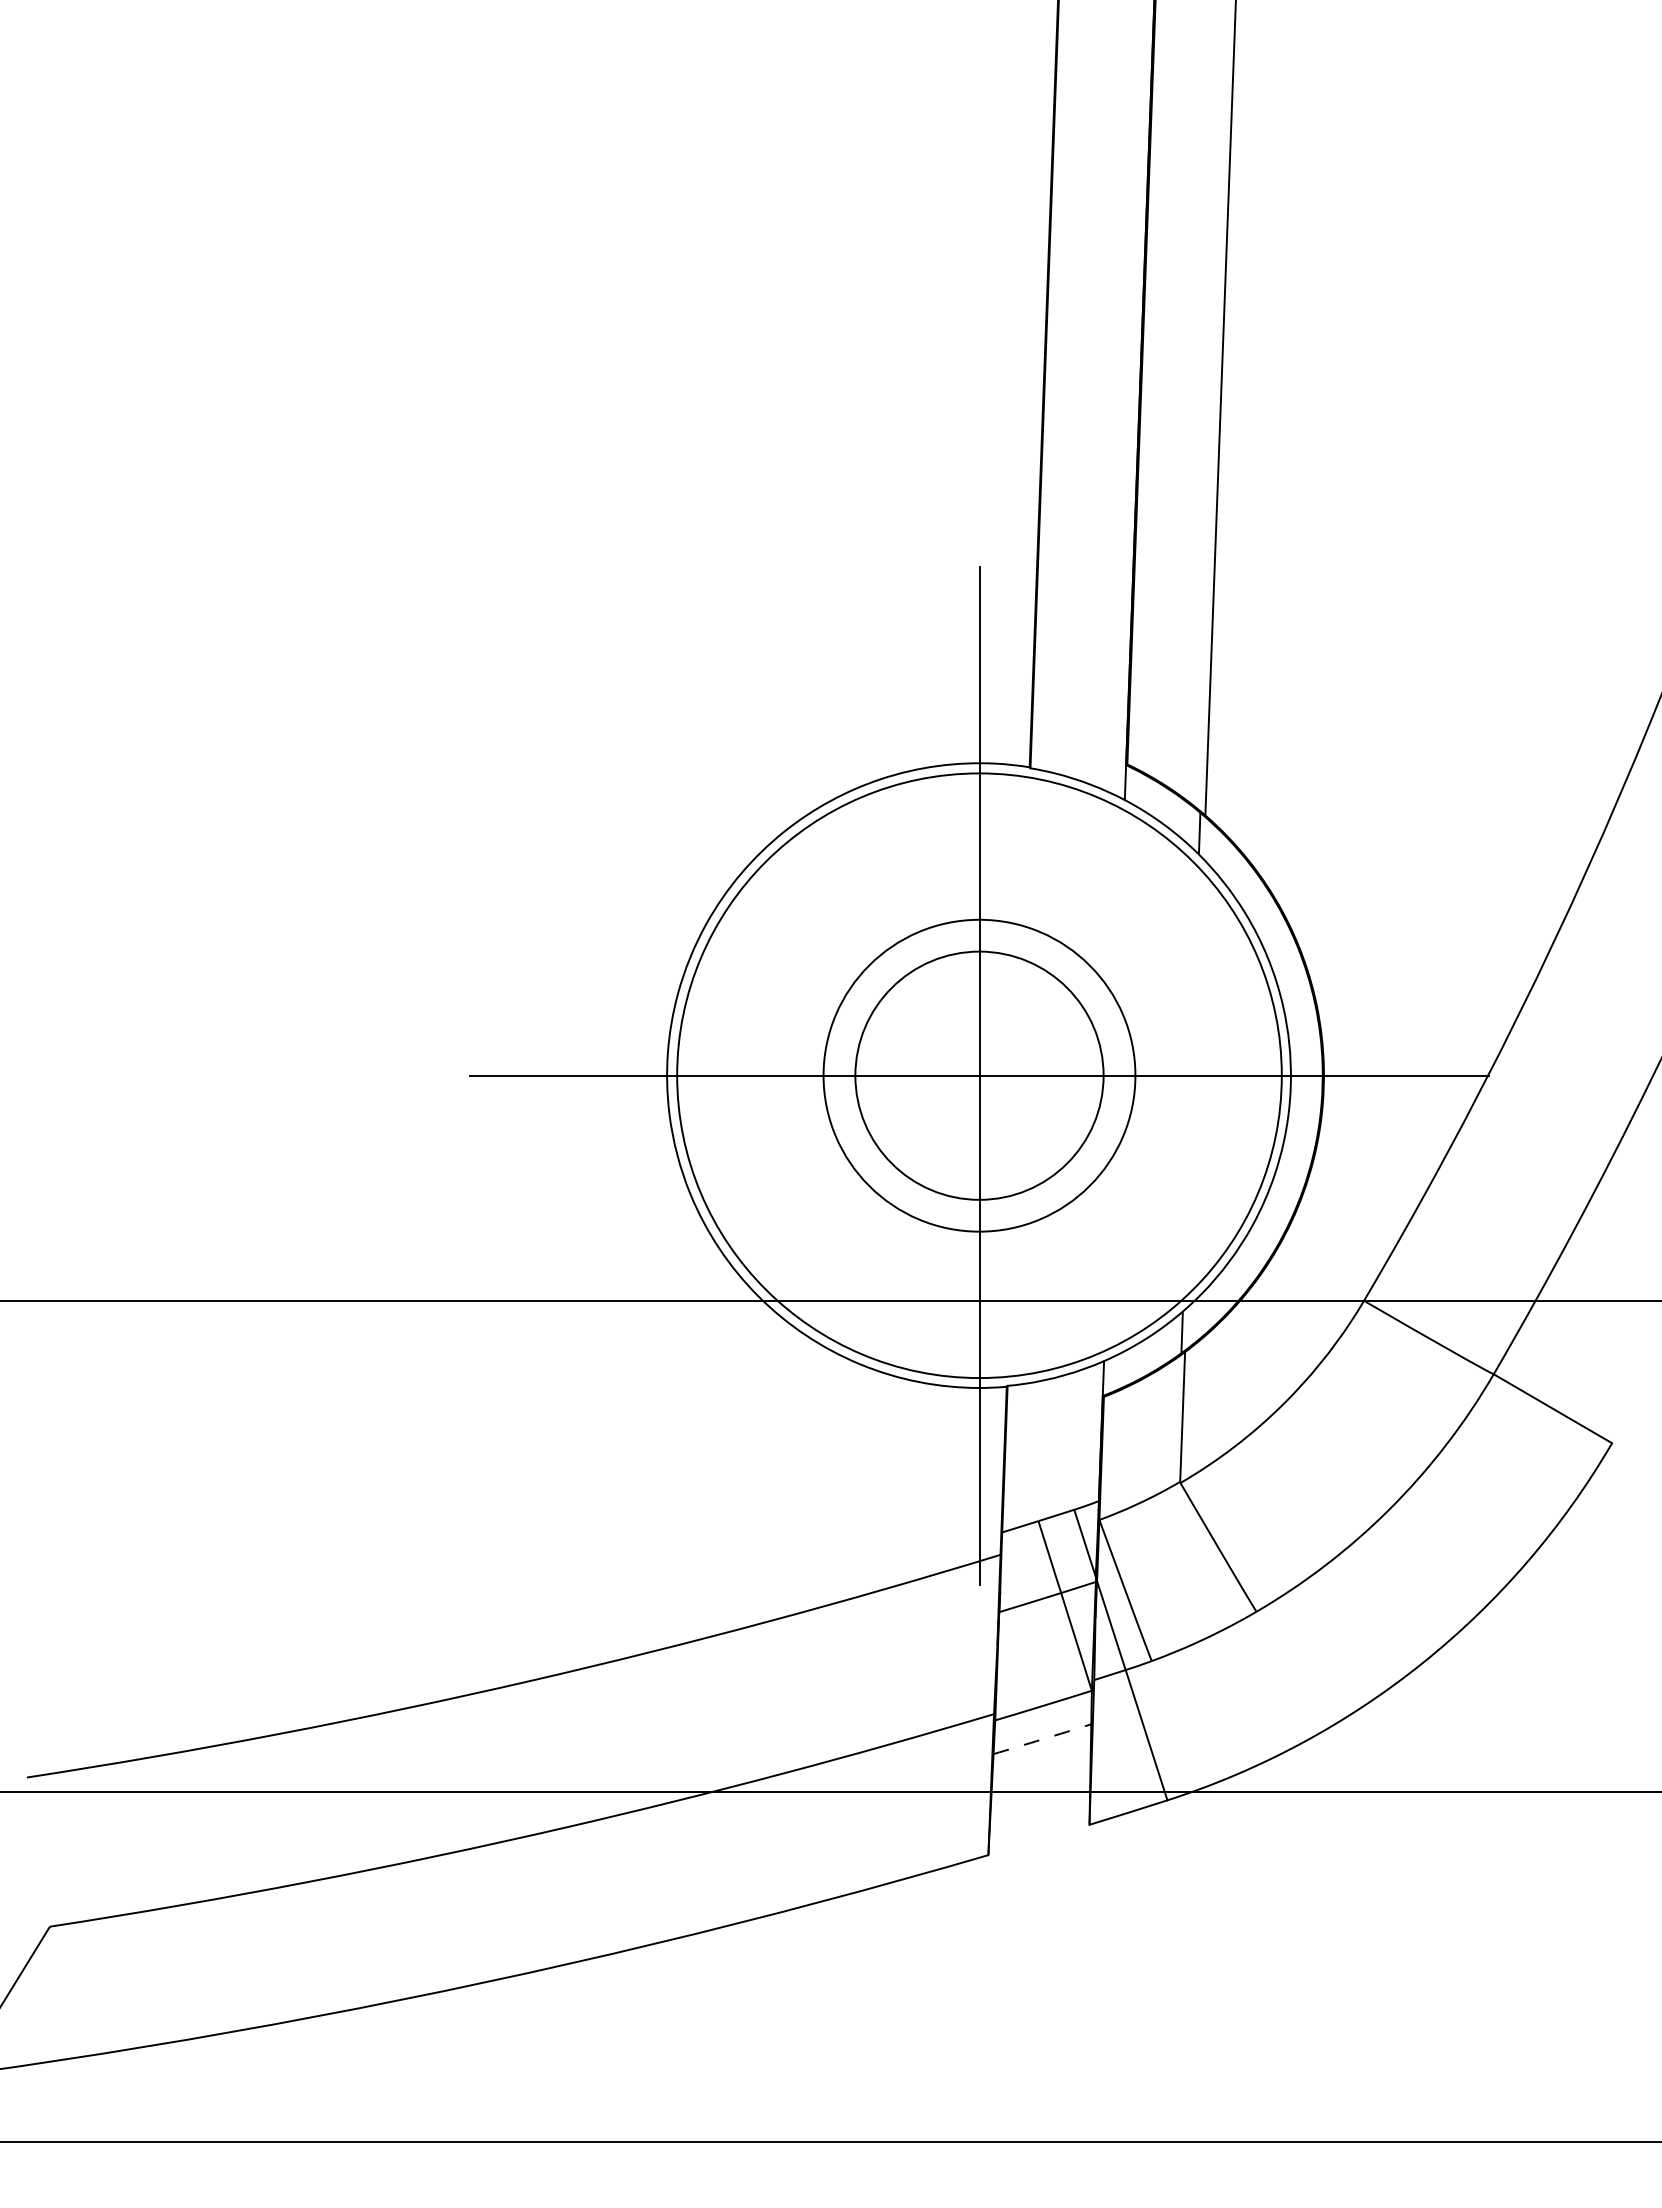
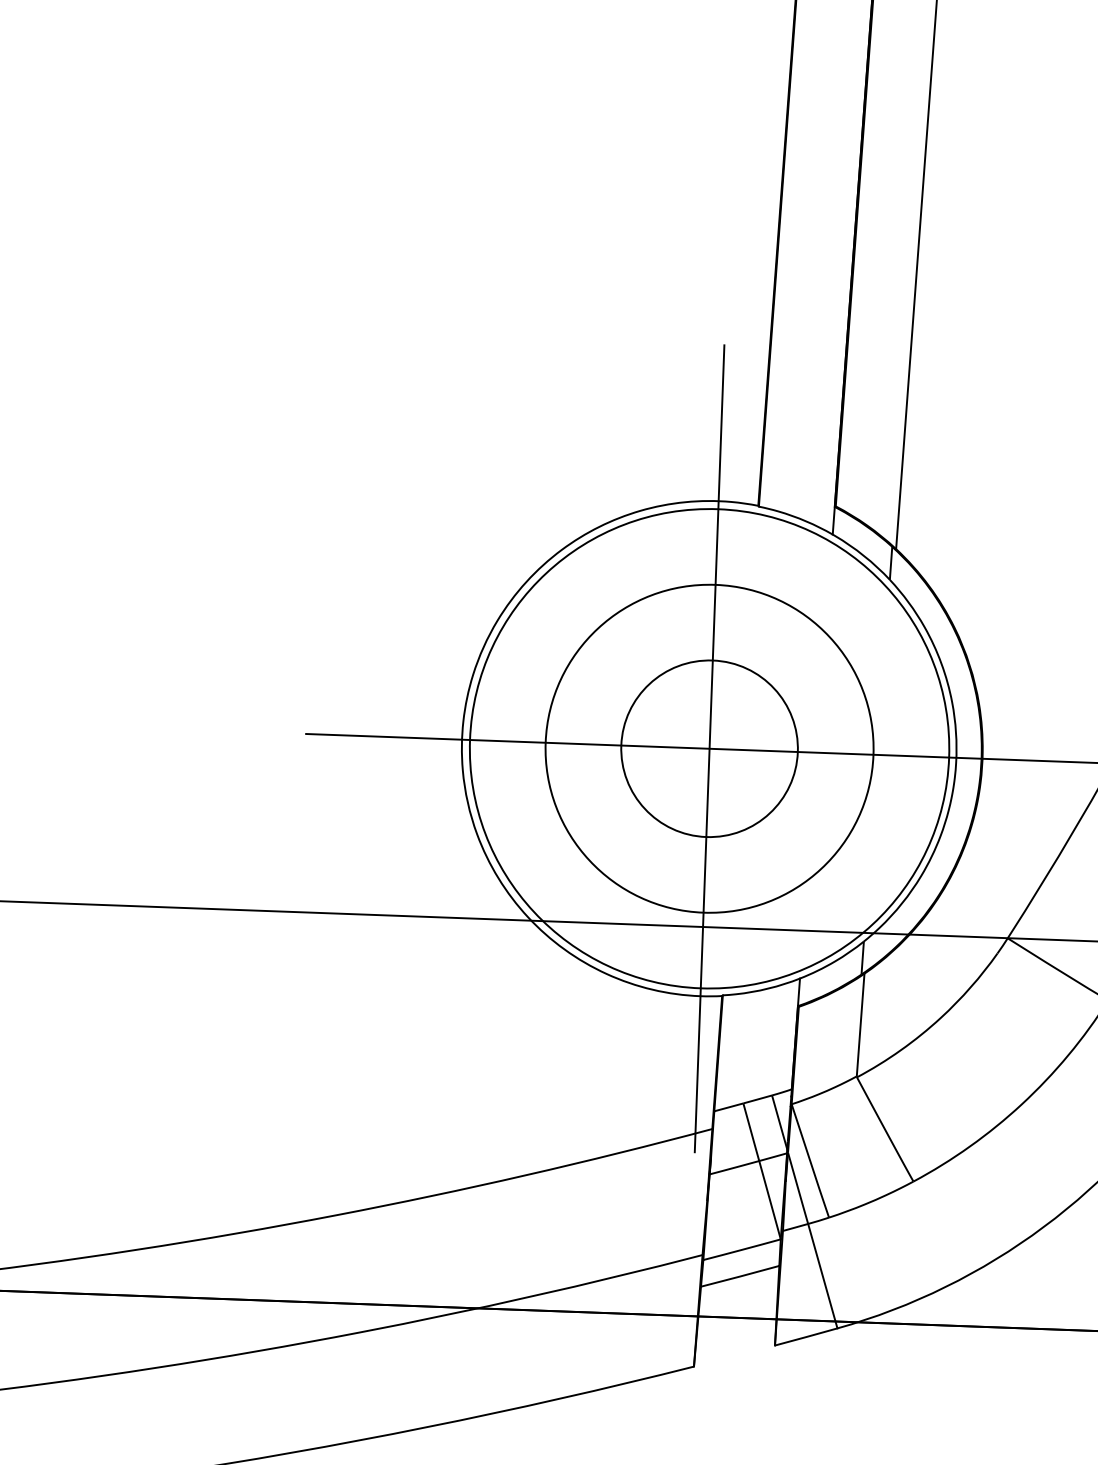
circle: (979, 1075) -> (709, 748), size x0.71
circle: (979, 1075) -> (709, 748), size x1.67
arc: (1042, 1739) -> (740, 1276), dashed -> solid

